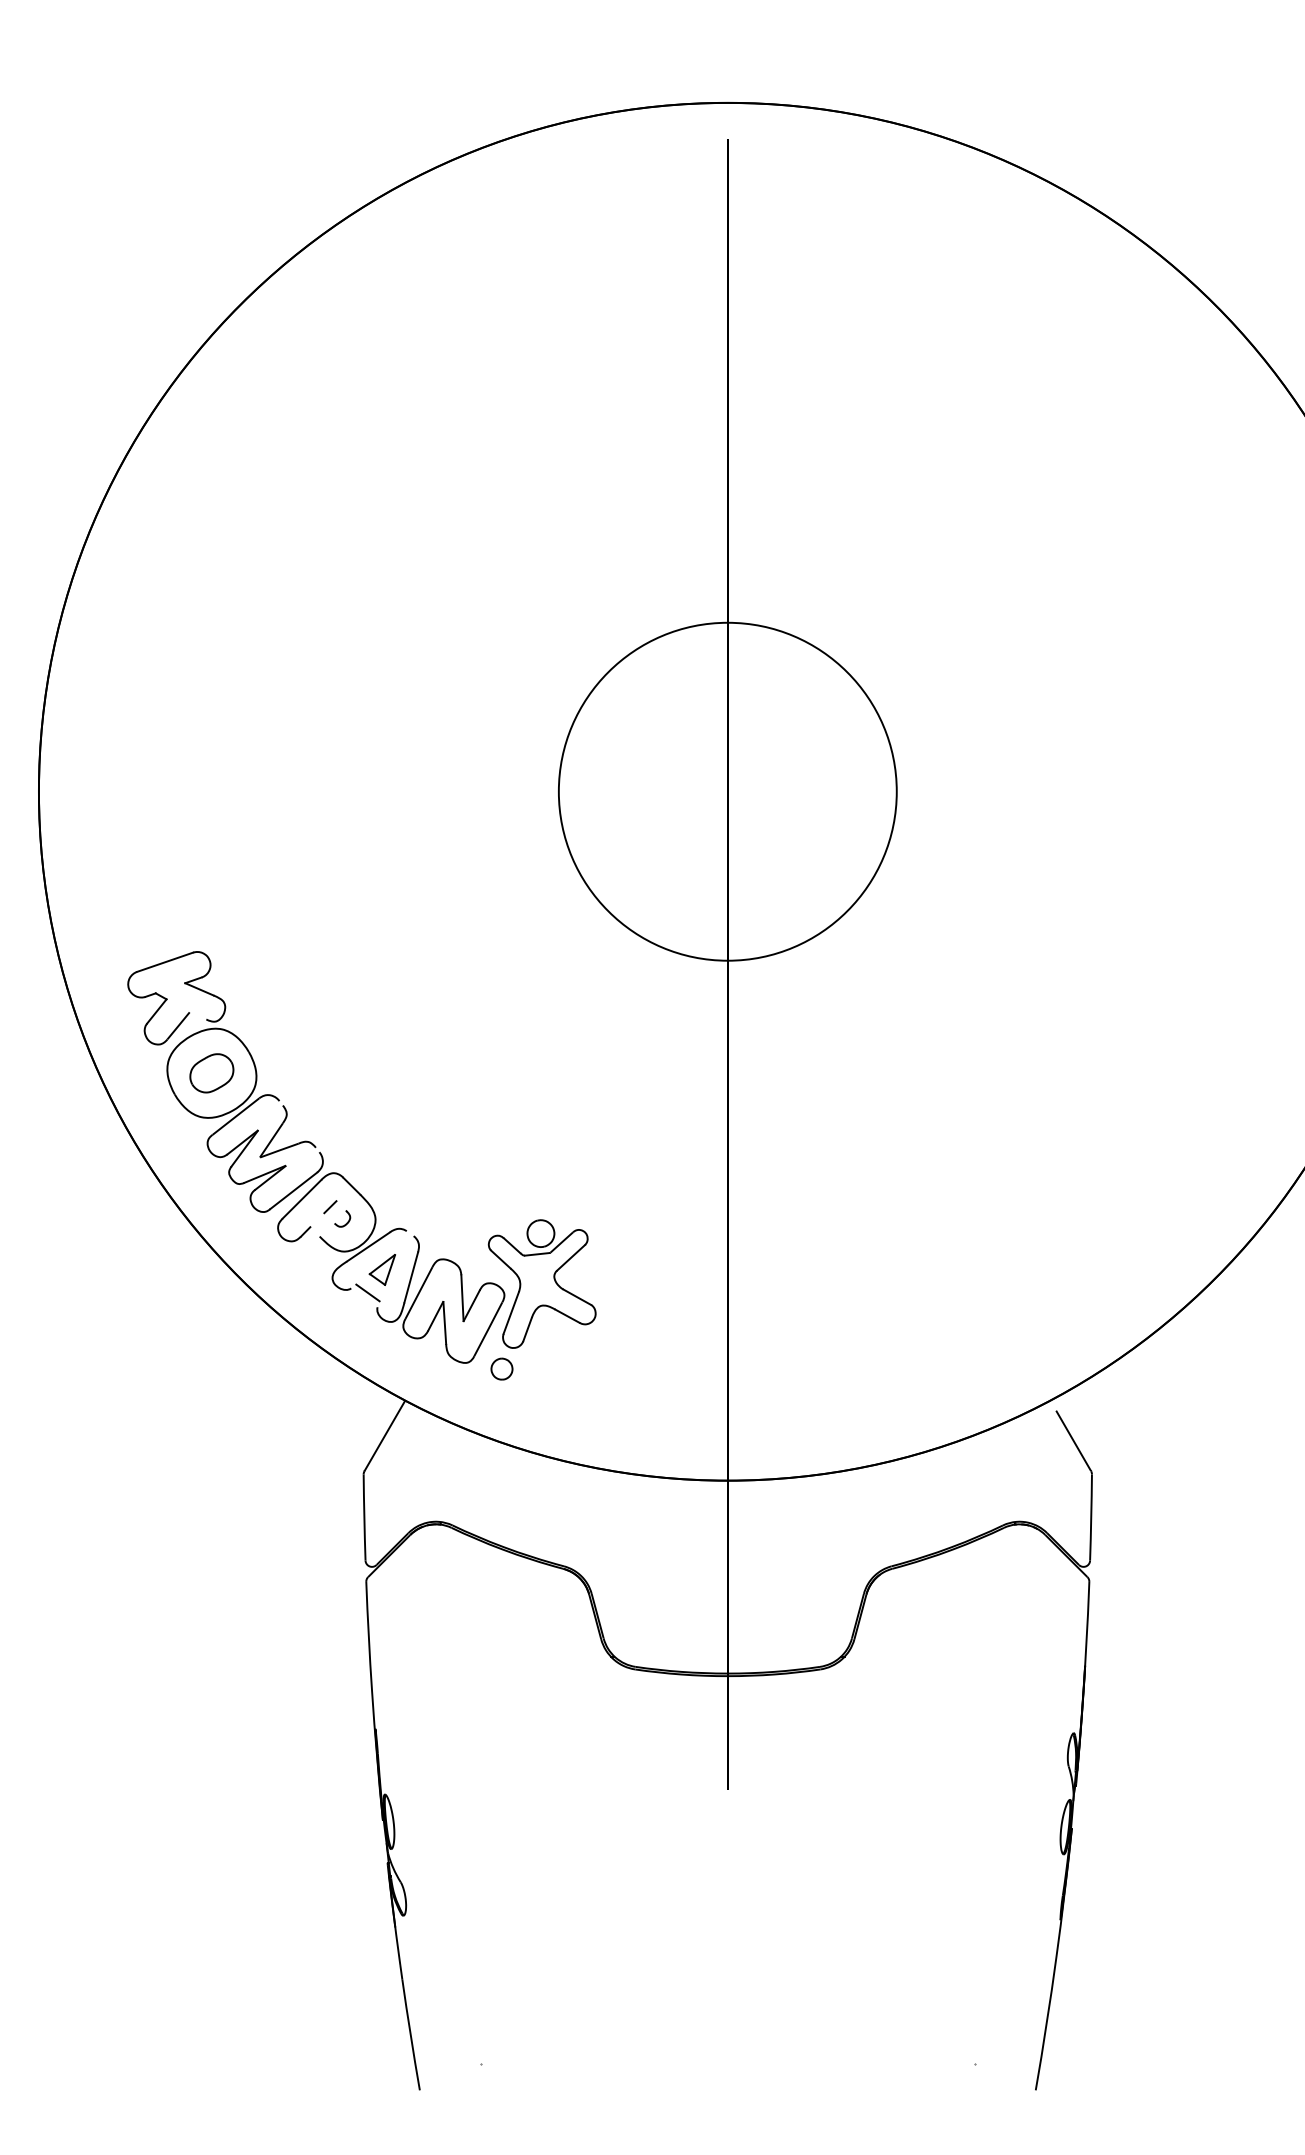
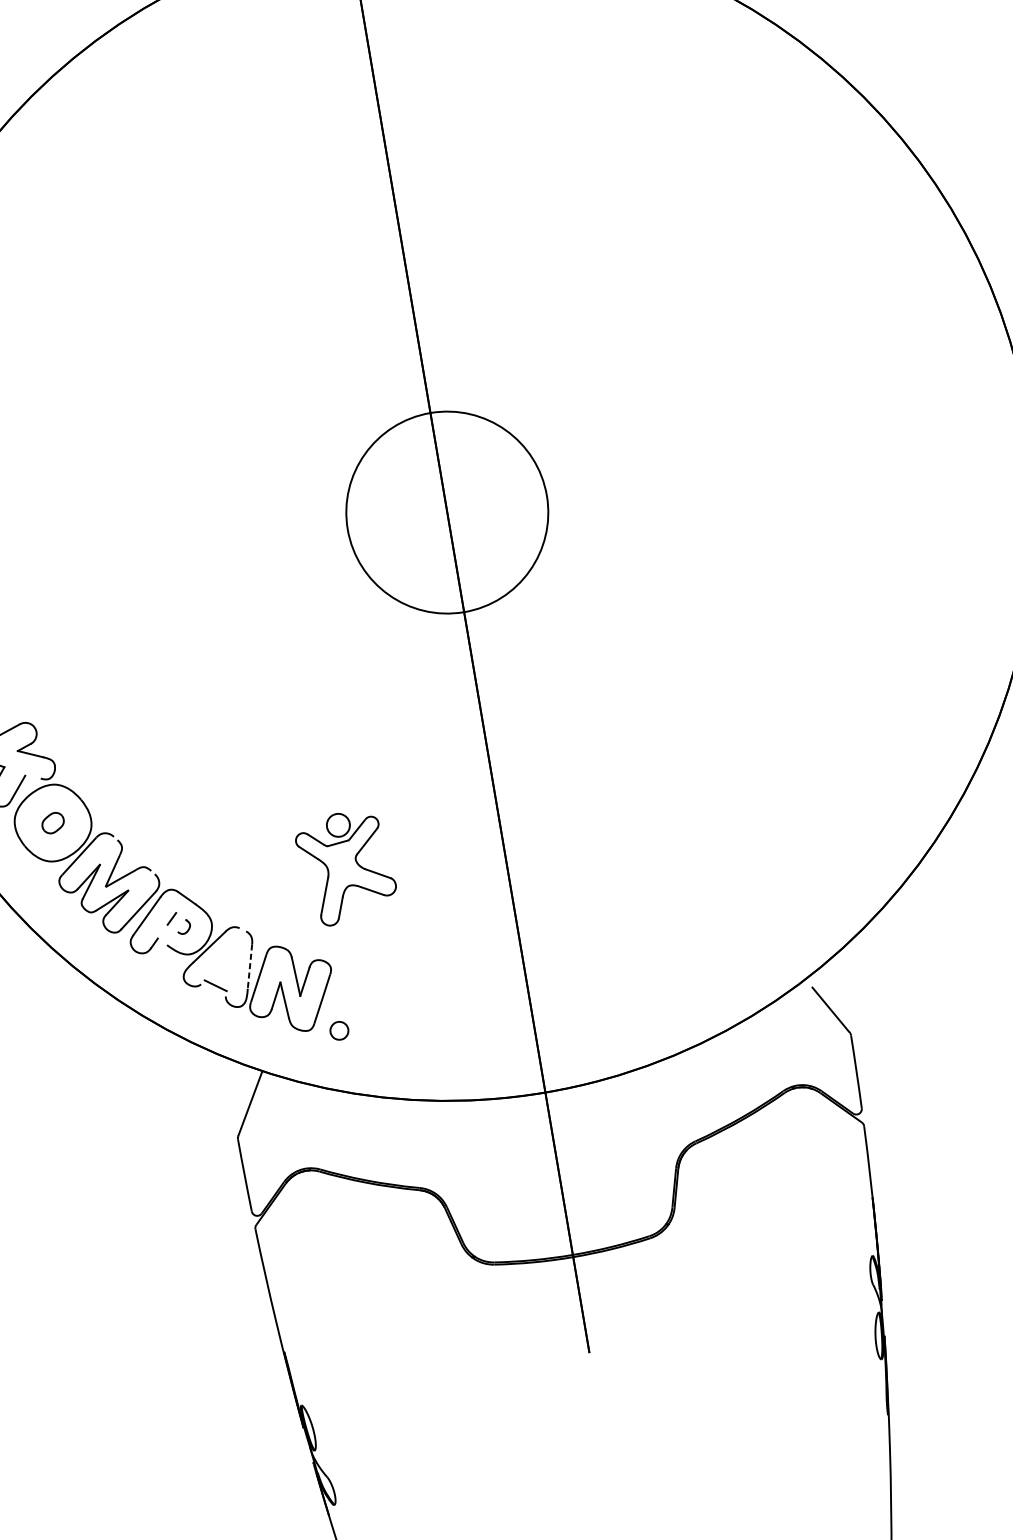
circle: (727, 791) -> (447, 512), size x0.7
part: (211, 1073) -> (52, 823), size x0.6
part: (382, 1269) -> (224, 963), removed
line: (411, 1277) -> (250, 966), solid -> dashed
part: (541, 1283) -> (345, 867), moved

